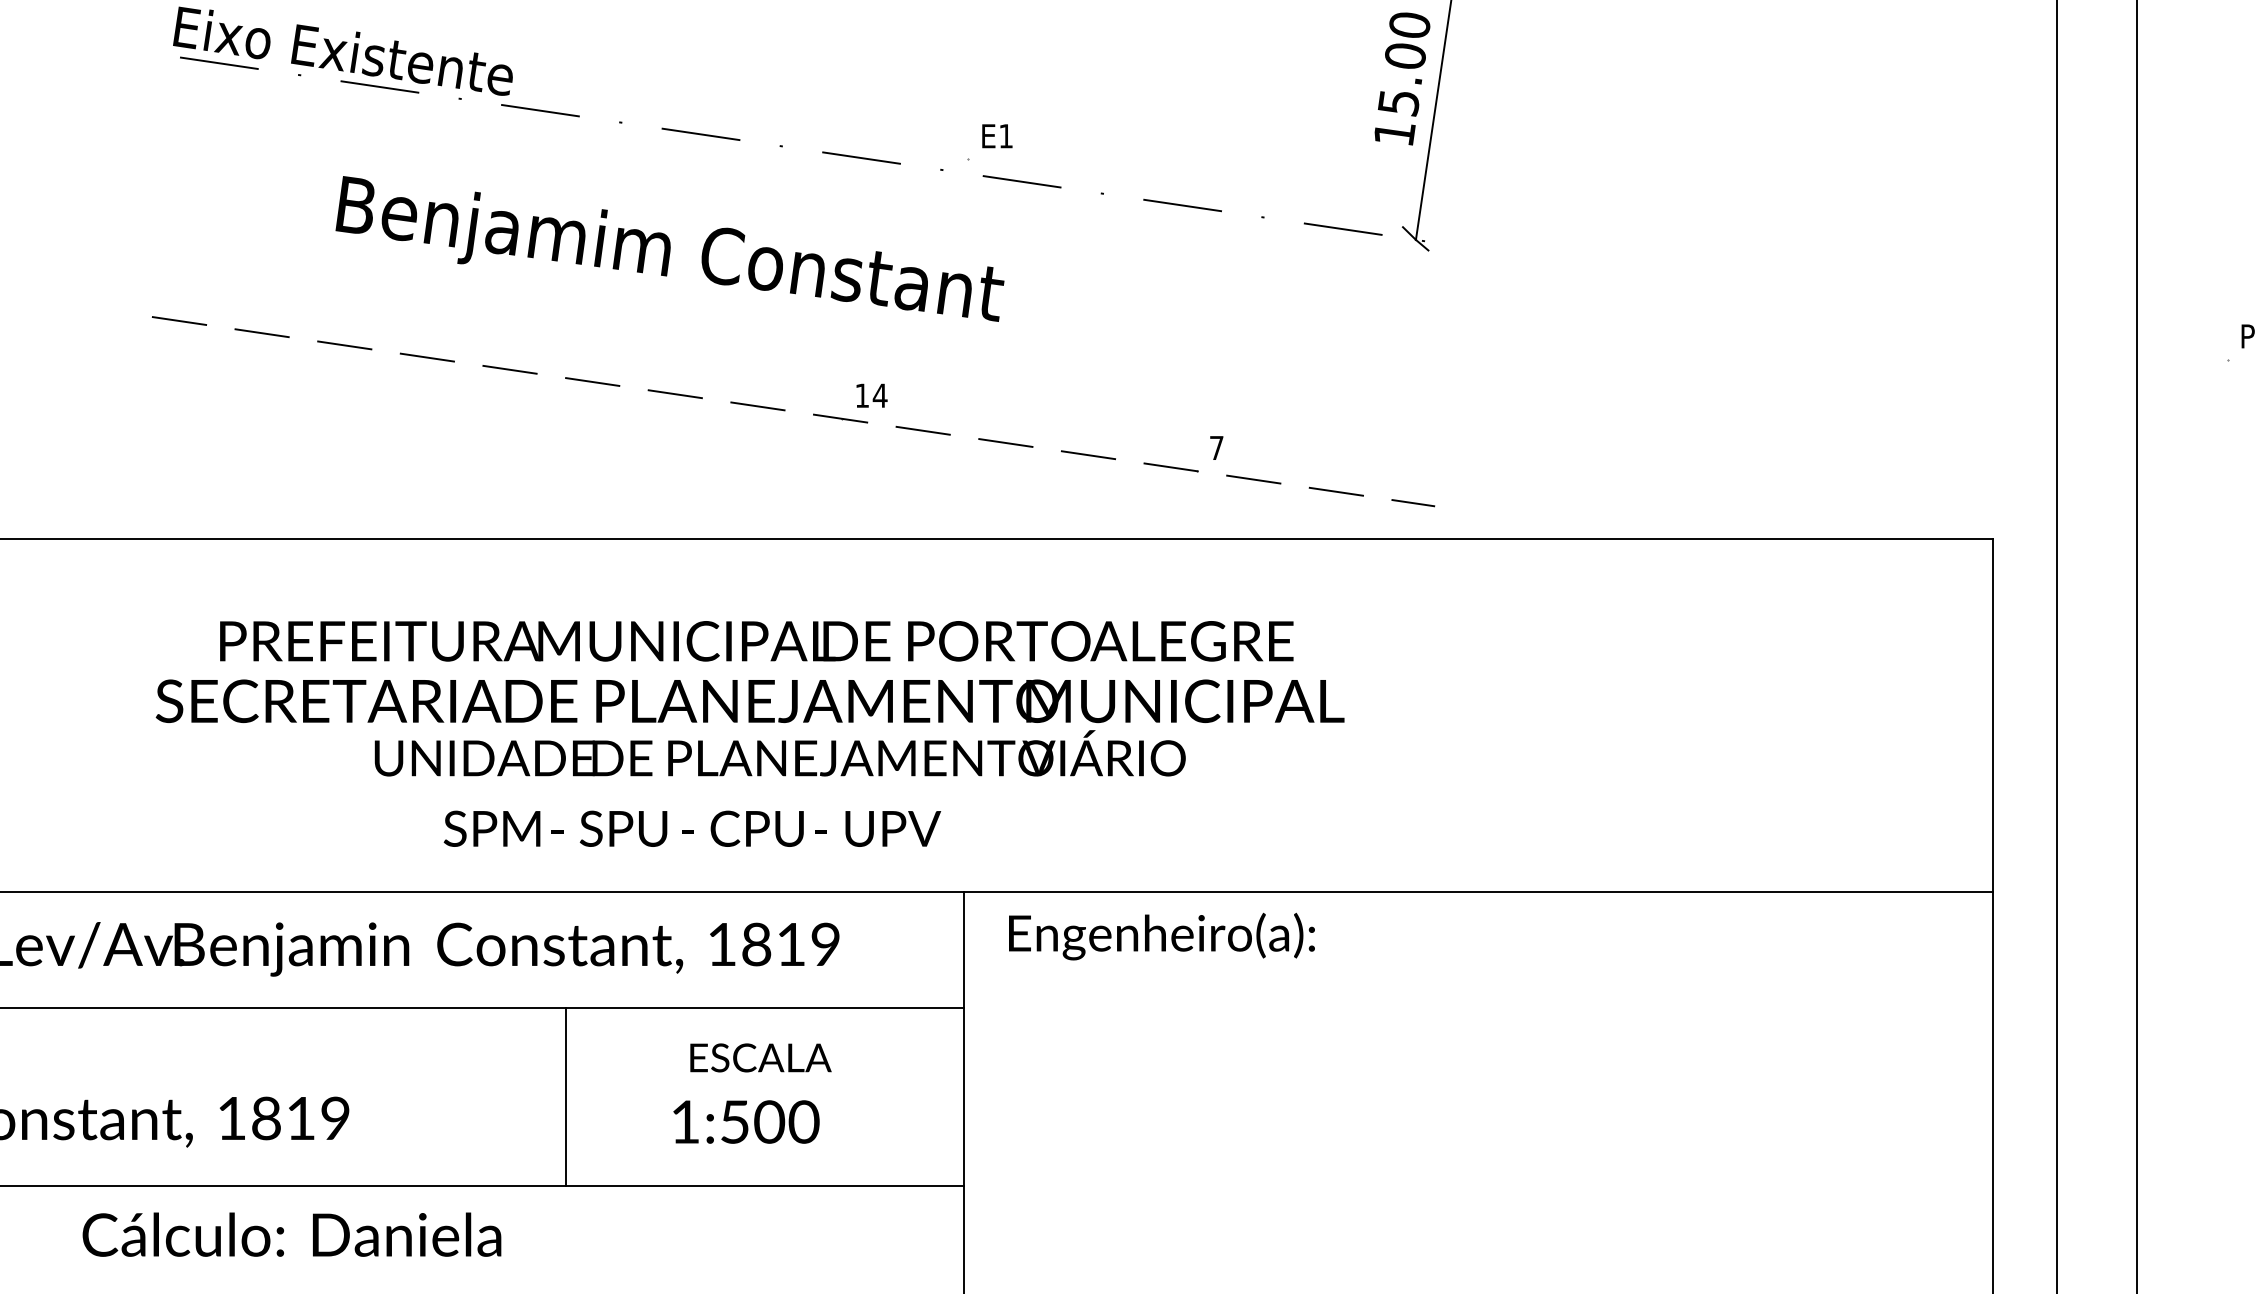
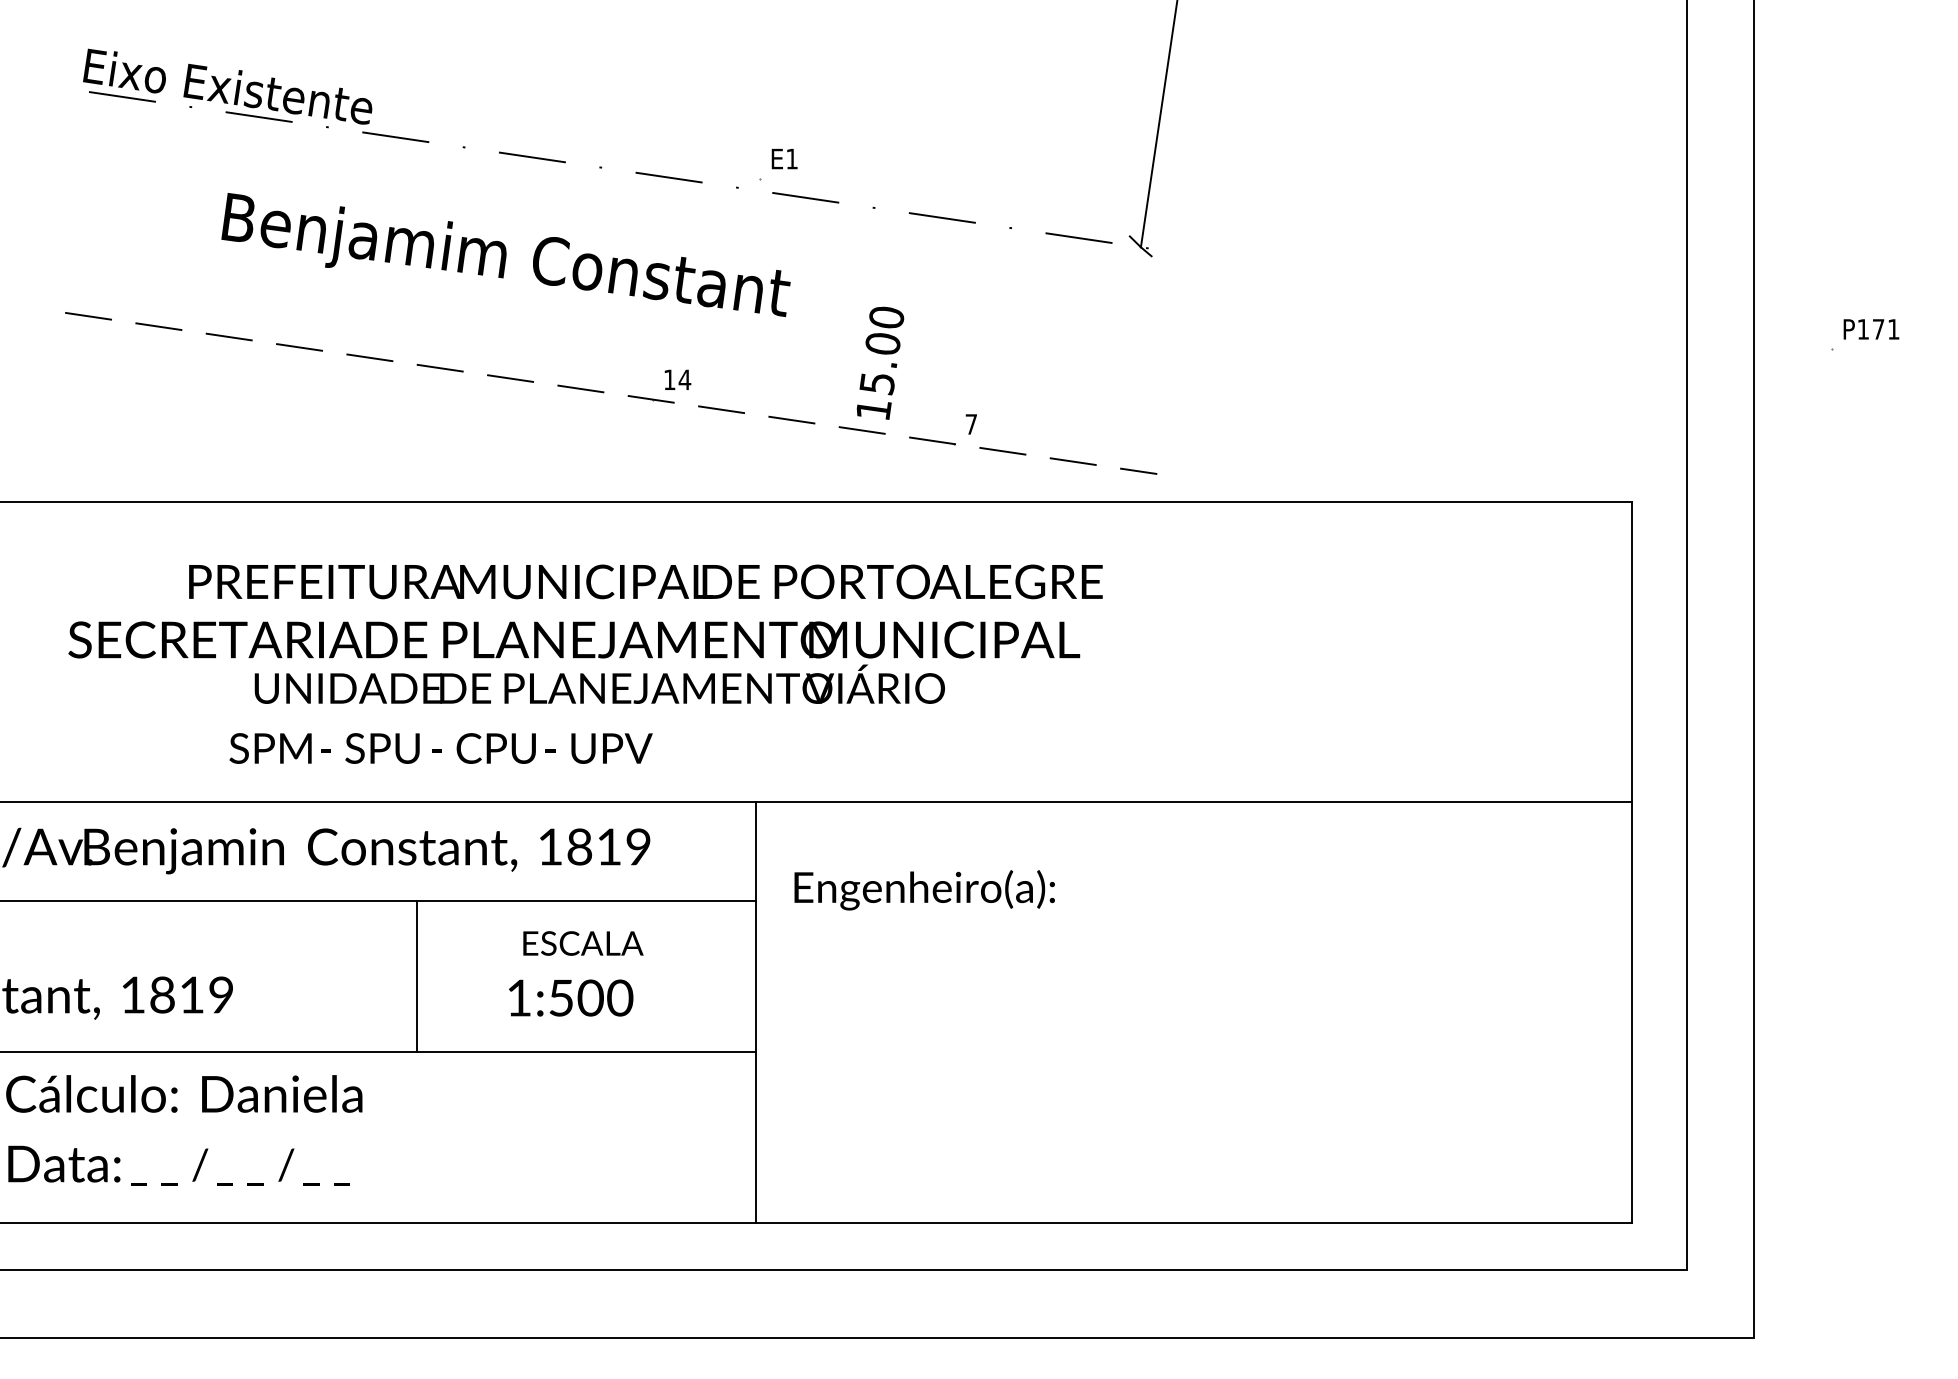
text: (1402, 78) -> (880, 362), moved
text: (756, 640) -> (645, 581), moved
text: (691, 828) -> (440, 748), moved
text: (1161, 936) -> (924, 890), moved

